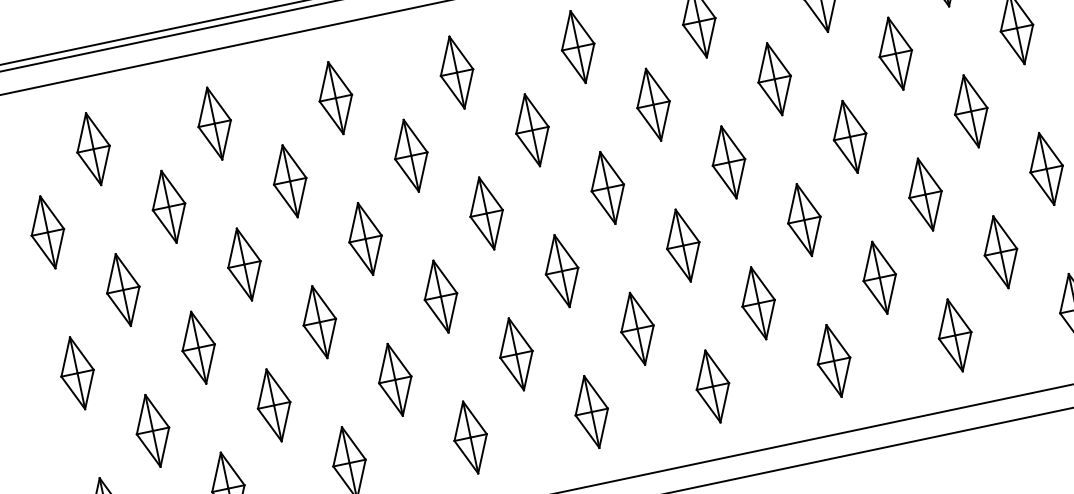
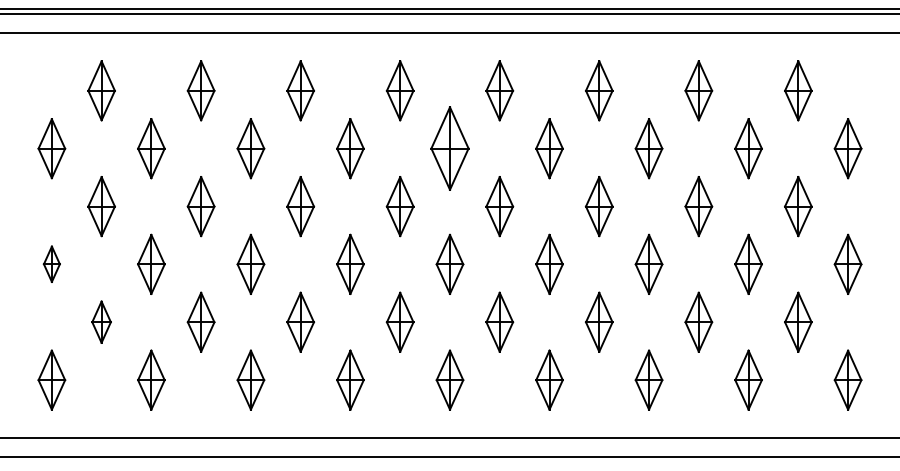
part: (531, 130) -> (449, 148), size x1.4
part: (76, 372) -> (51, 263), size x0.6
part: (152, 429) -> (101, 321), size x0.7

